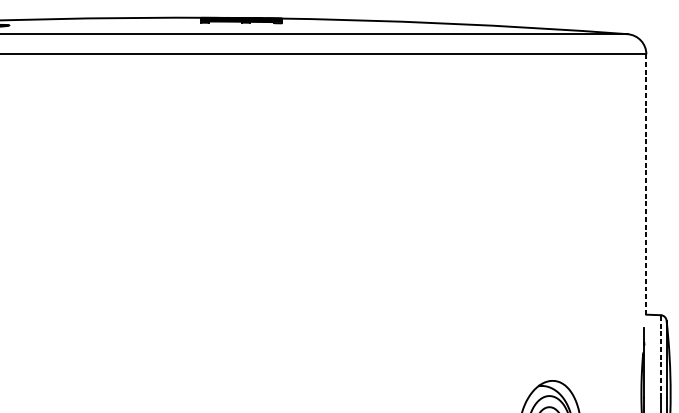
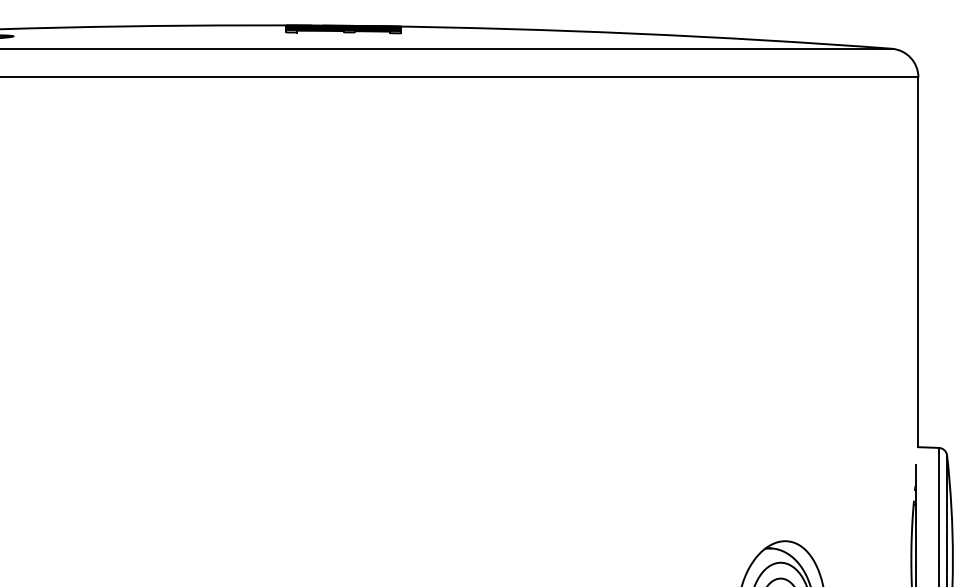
line: (646, 184) -> (918, 262), dashed -> solid
line: (660, 356) -> (938, 506), dashed -> solid

